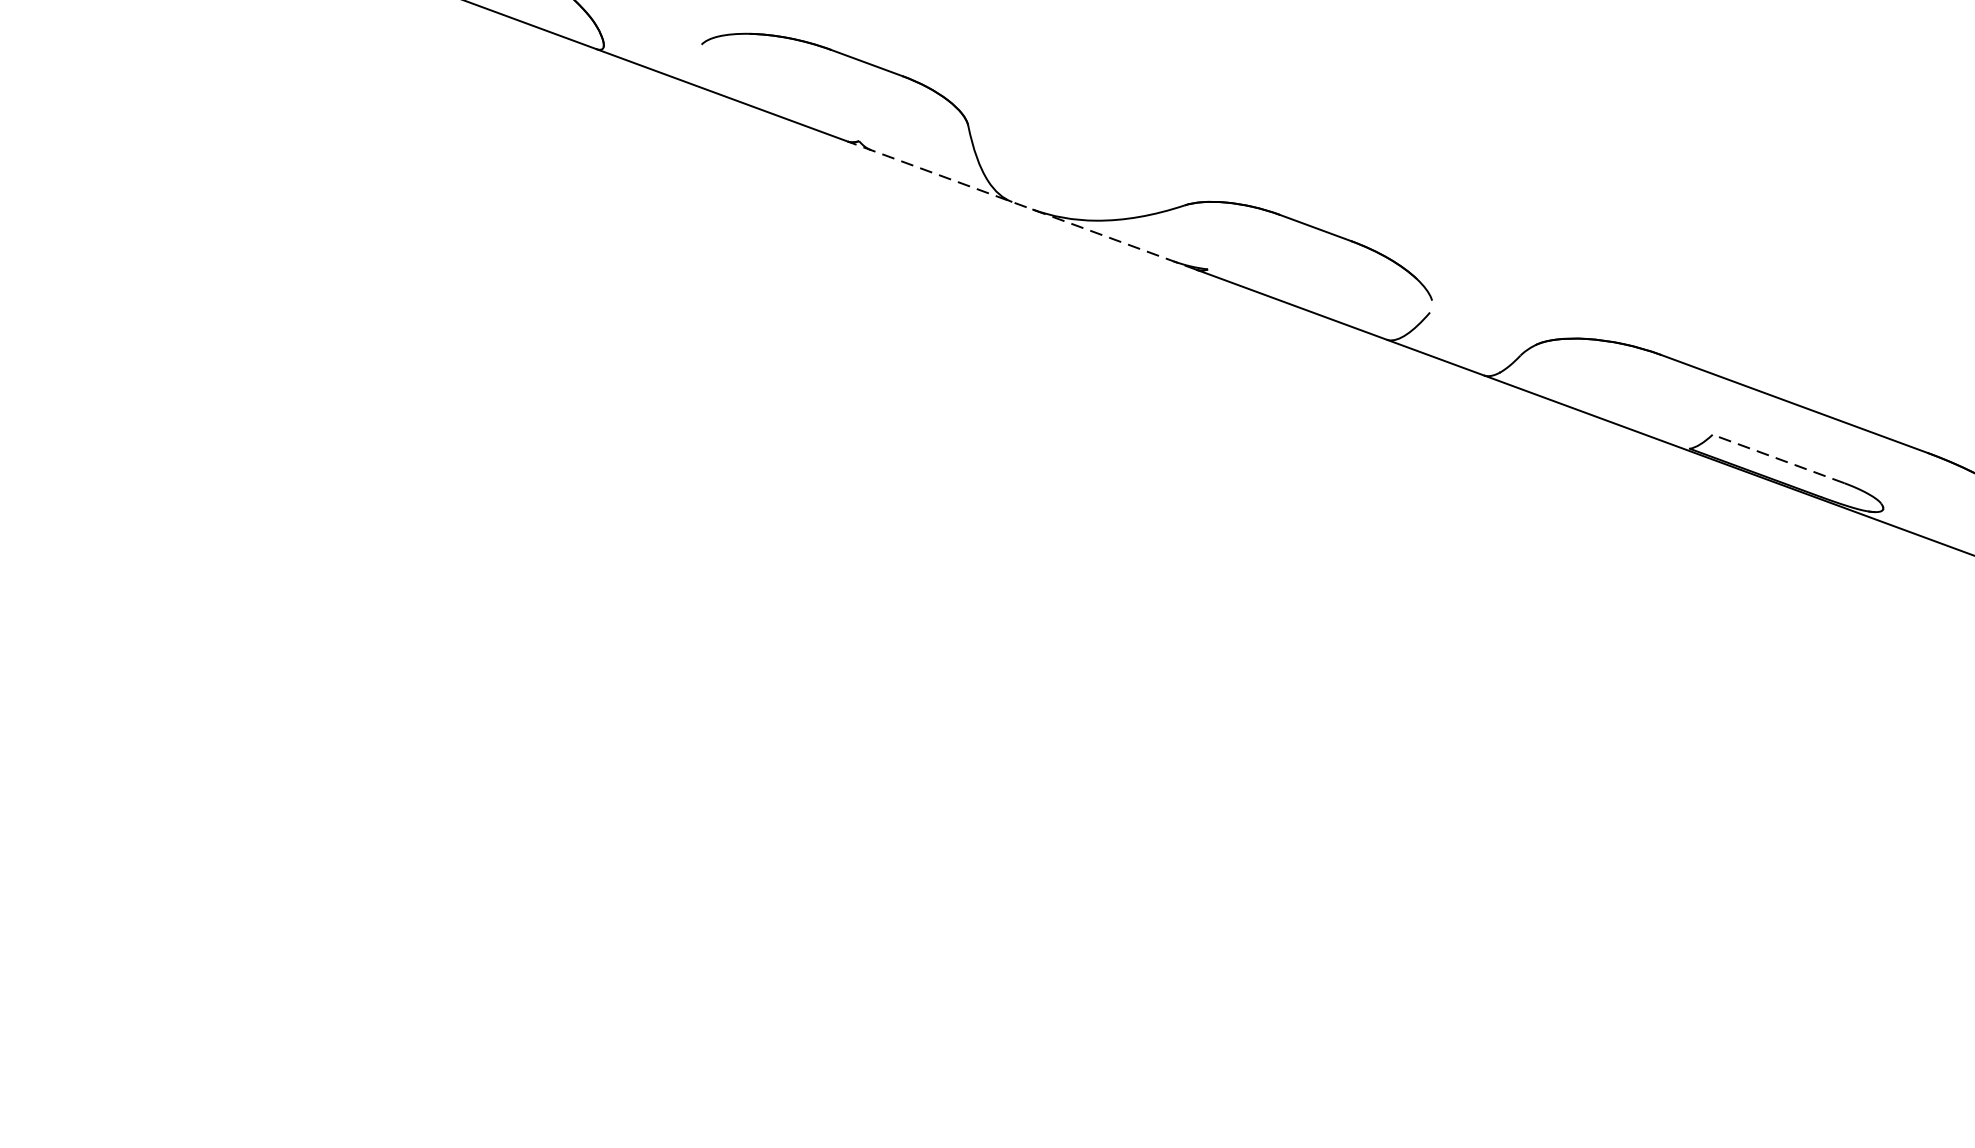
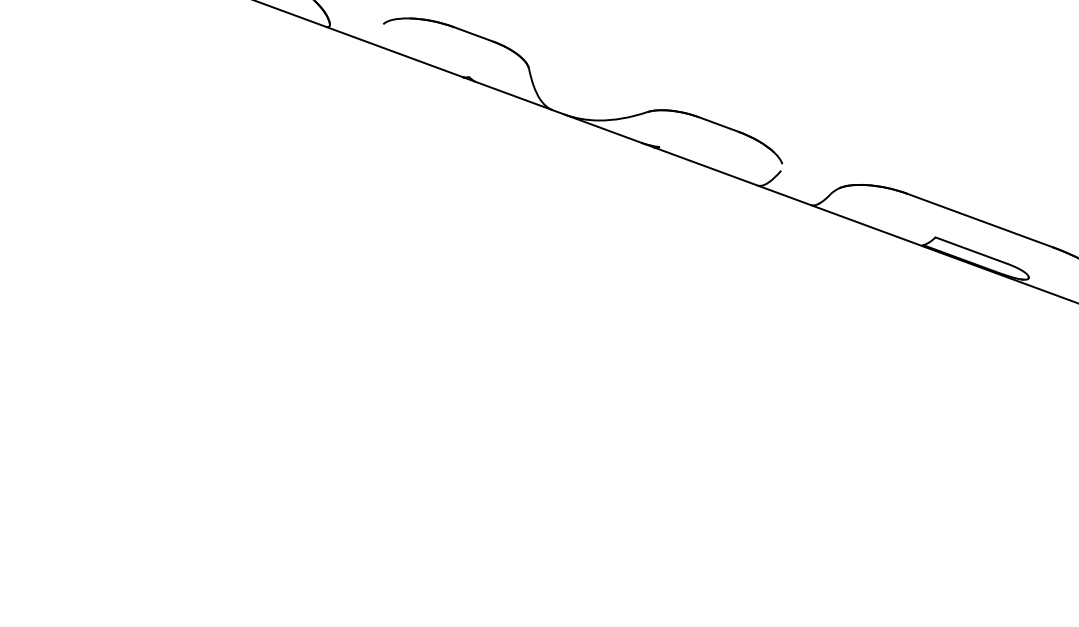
line: (1022, 206) -> (558, 112), dashed -> solid
line: (1778, 458) -> (971, 250), dashed -> solid

